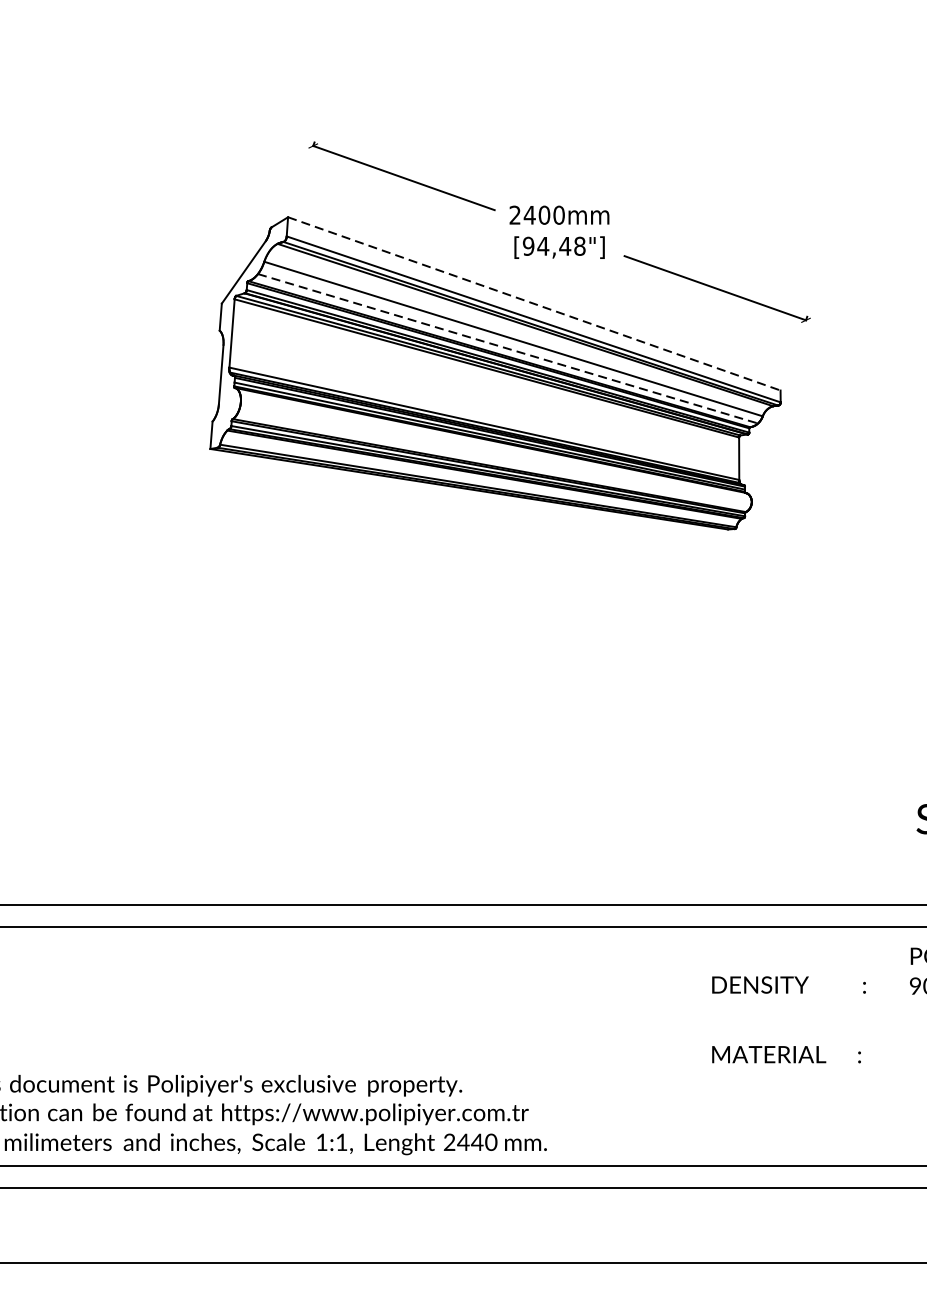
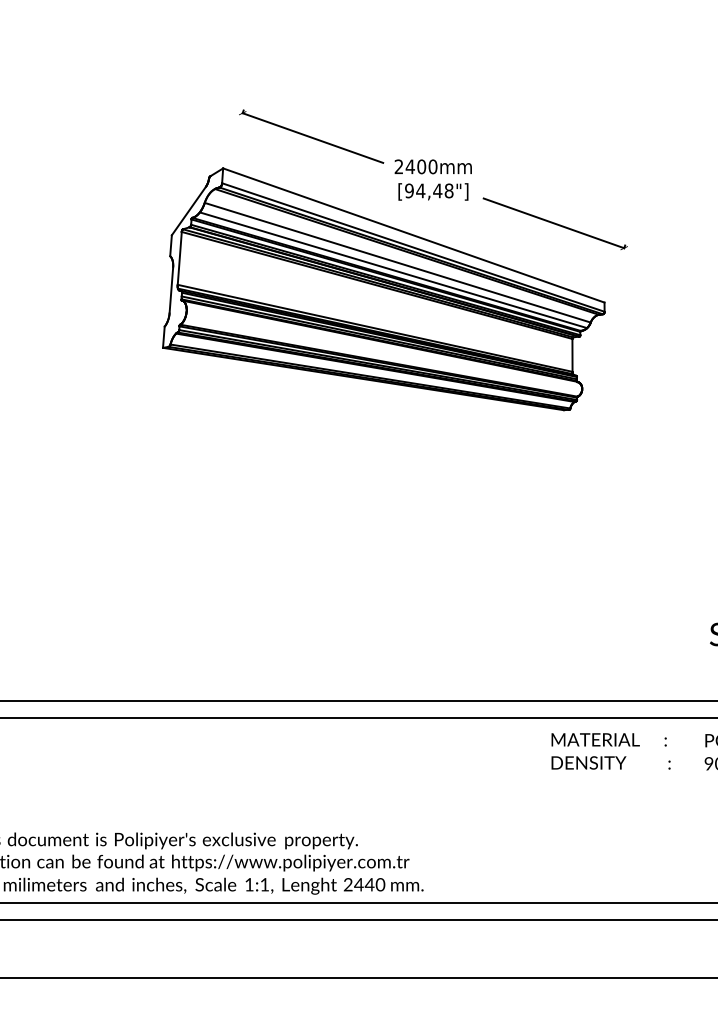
line: (535, 303) -> (414, 235), dashed -> solid
line: (508, 349) -> (393, 270), dashed -> solid
text: (785, 1054) -> (608, 739), moved

